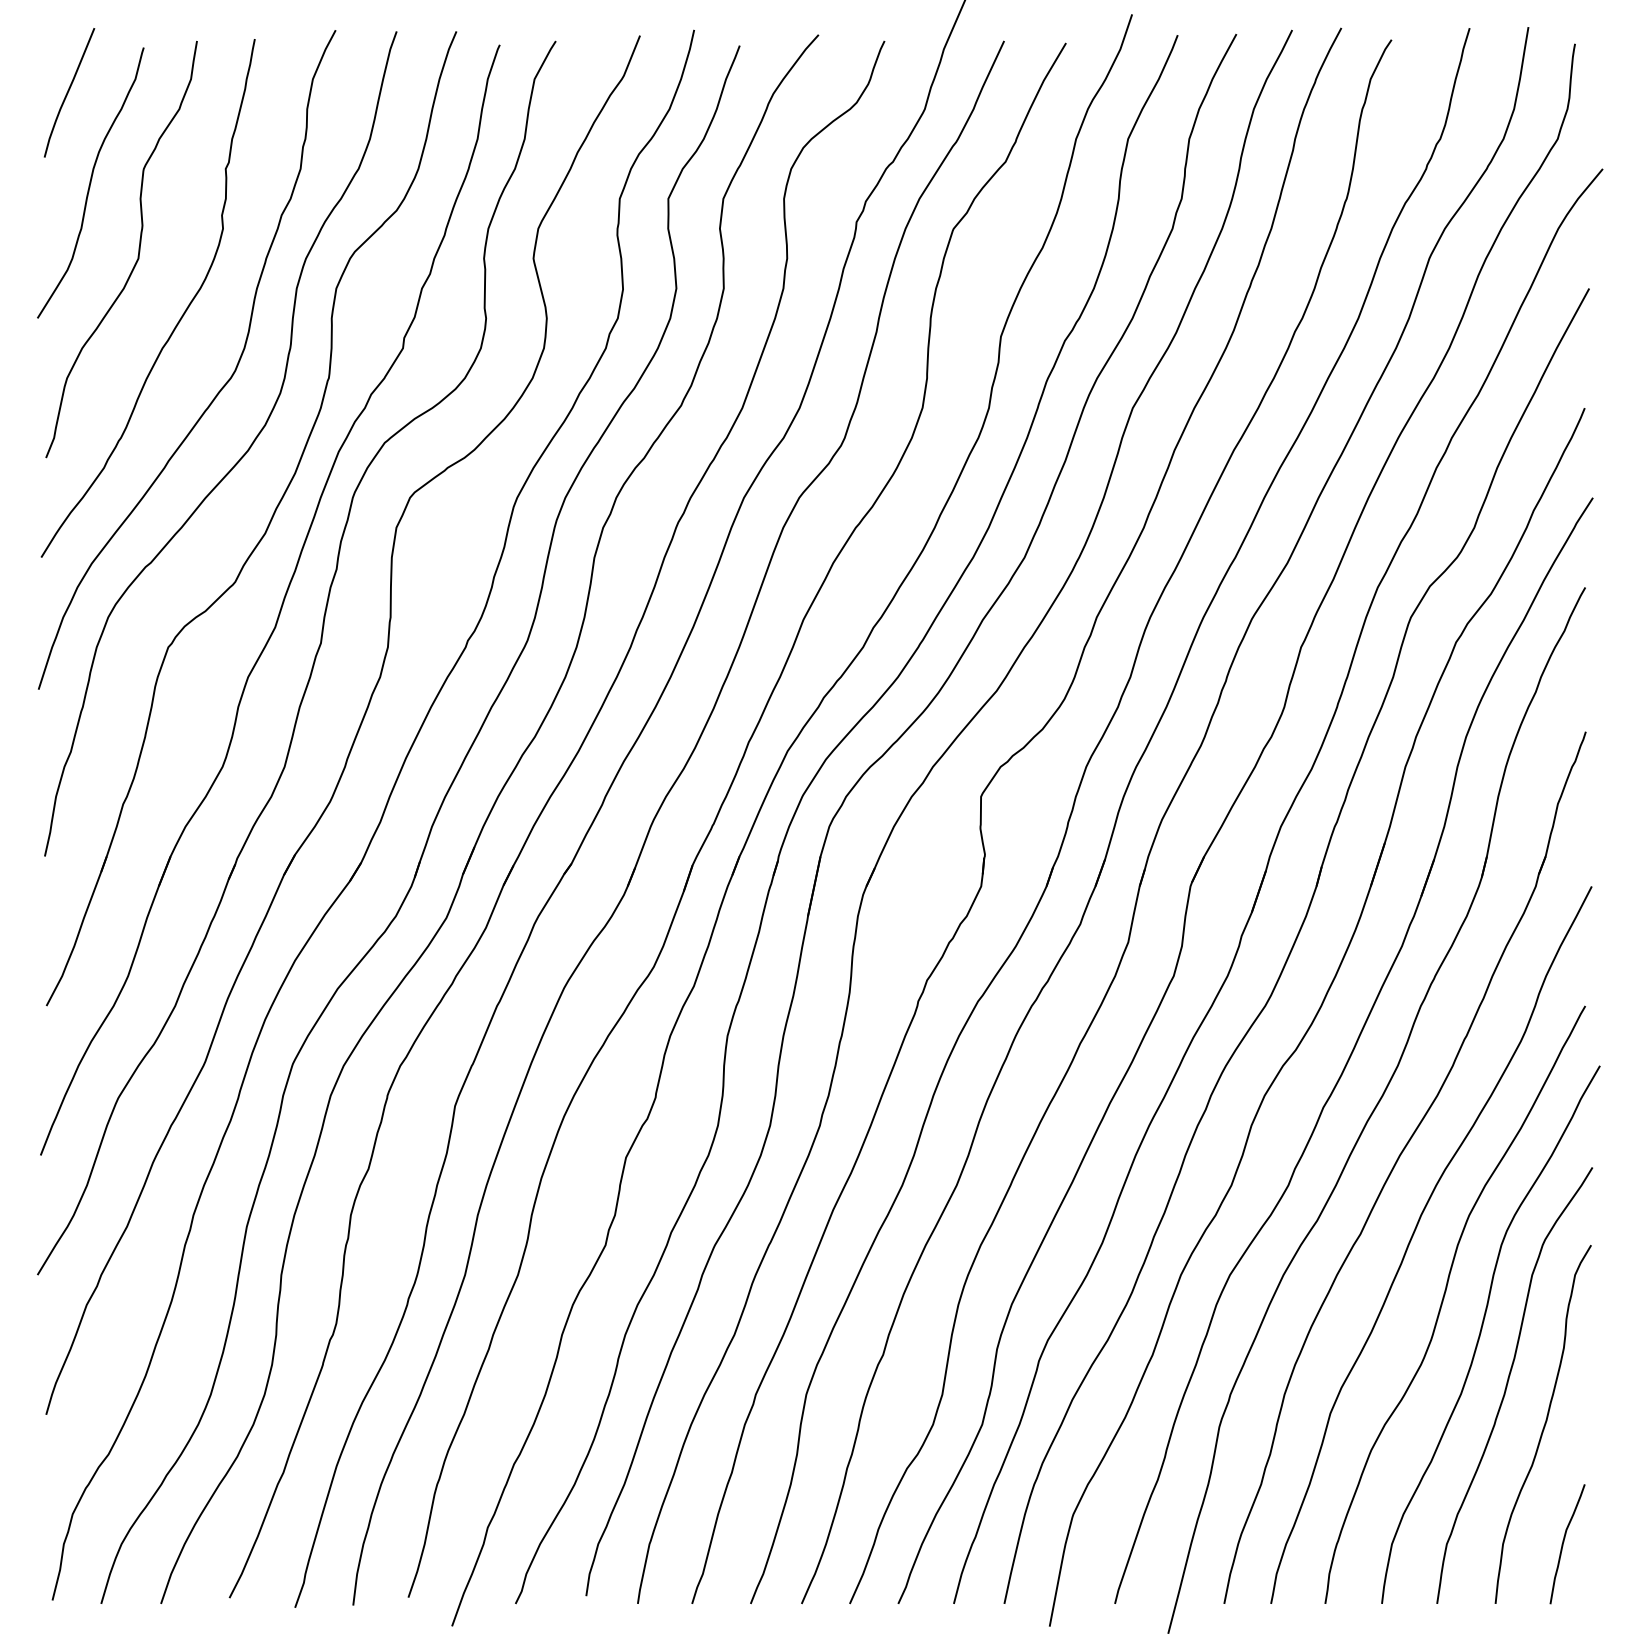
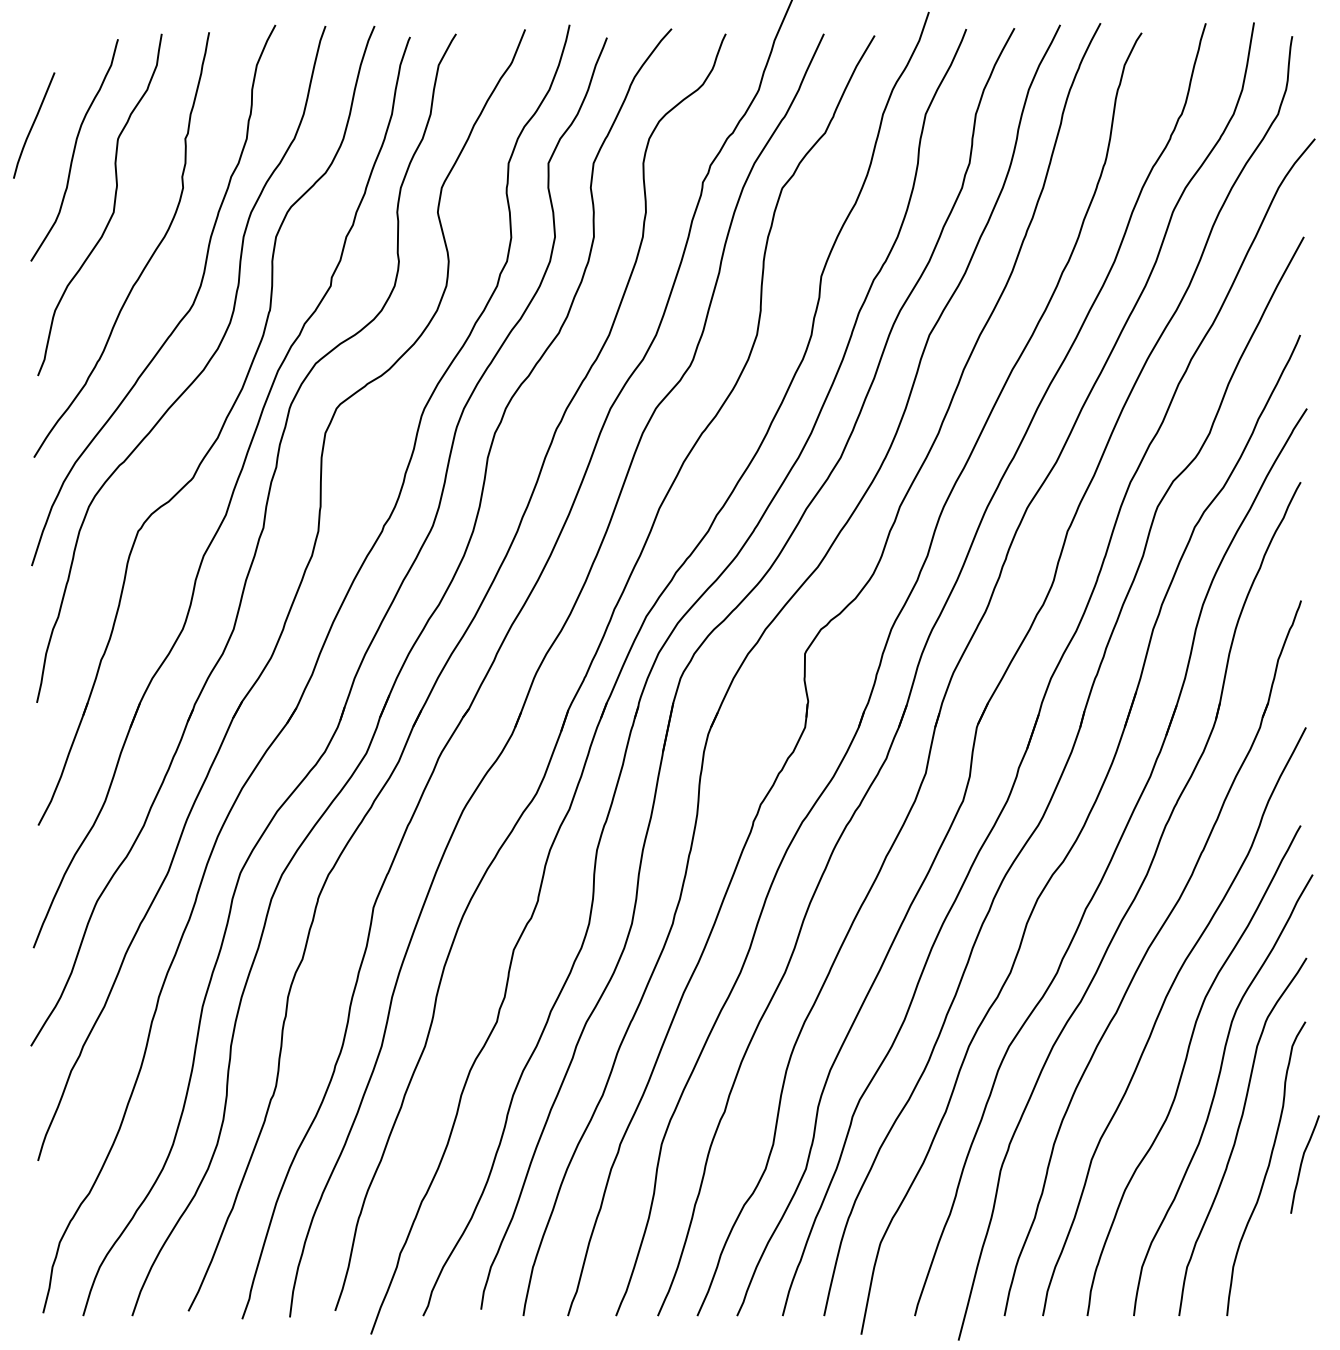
curve: (69, 91) -> (34, 124), moved
curve: (1564, 1542) -> (1302, 1163), moved

